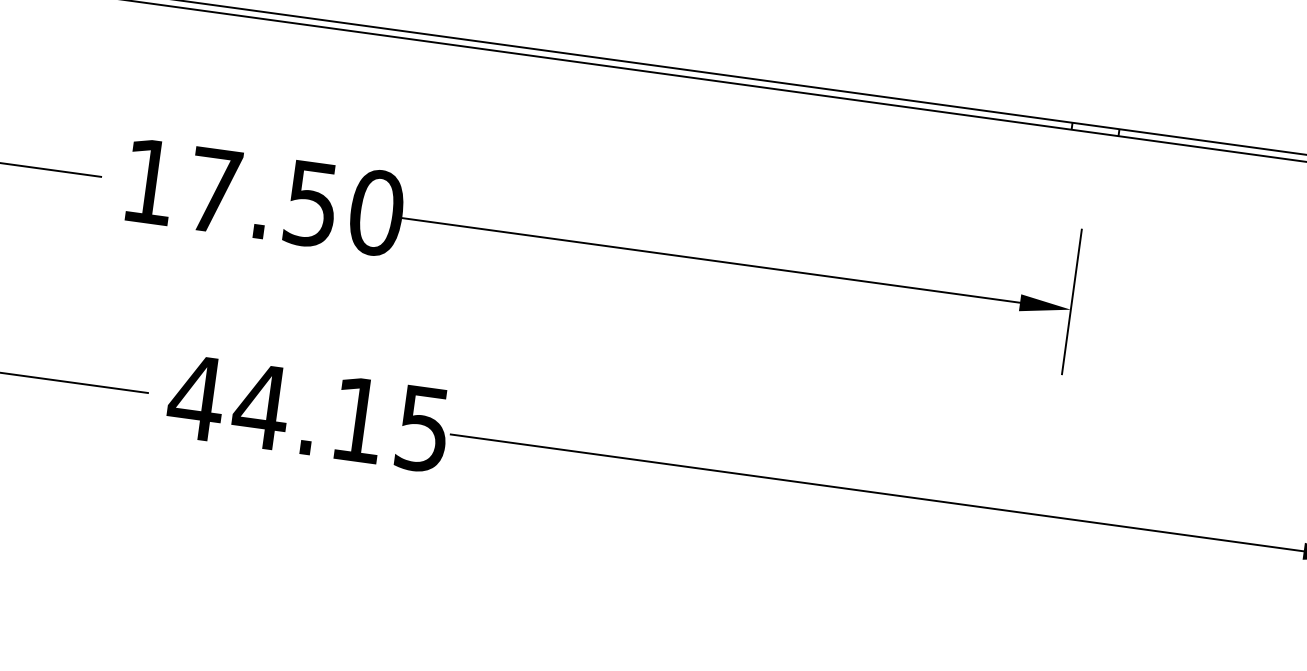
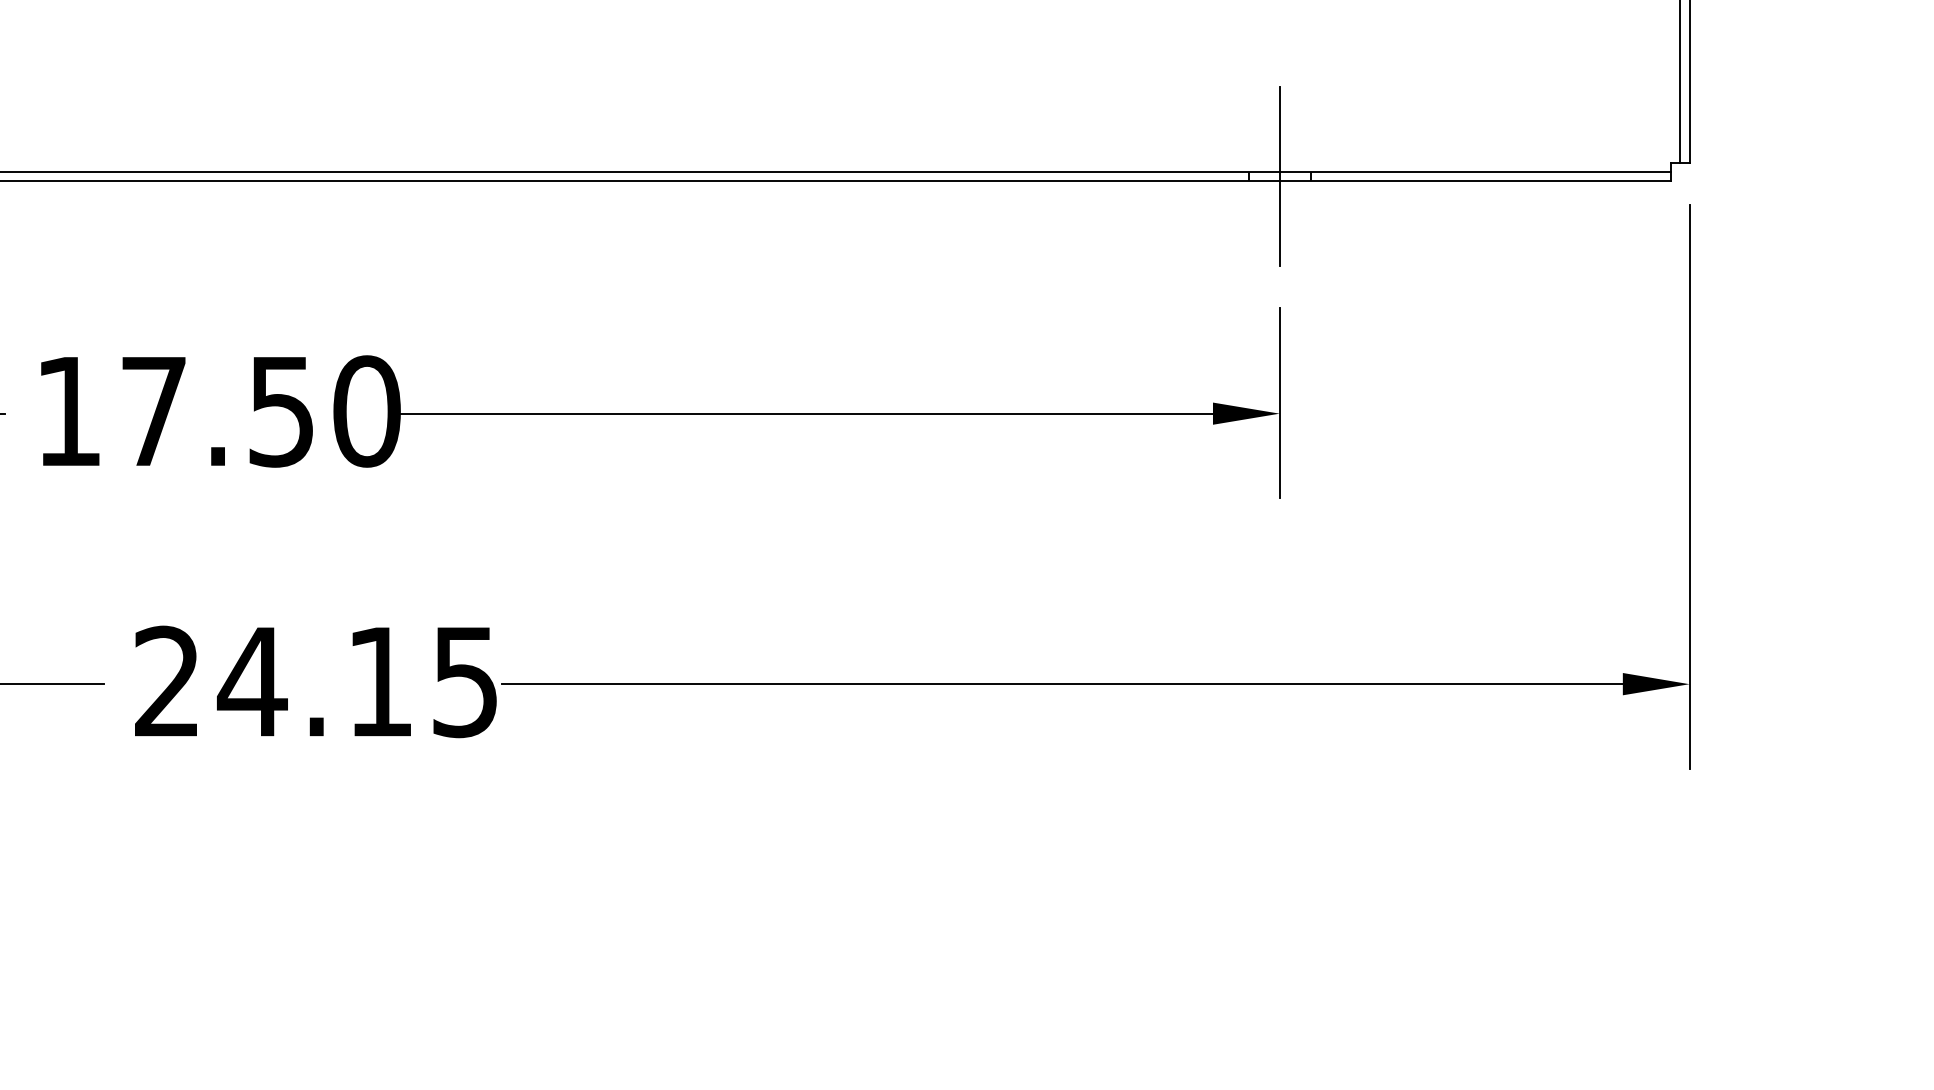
line: (1095, 129) -> (1279, 176), added
text: (196, 396) -> (166, 680), 44.15 -> 24.15

